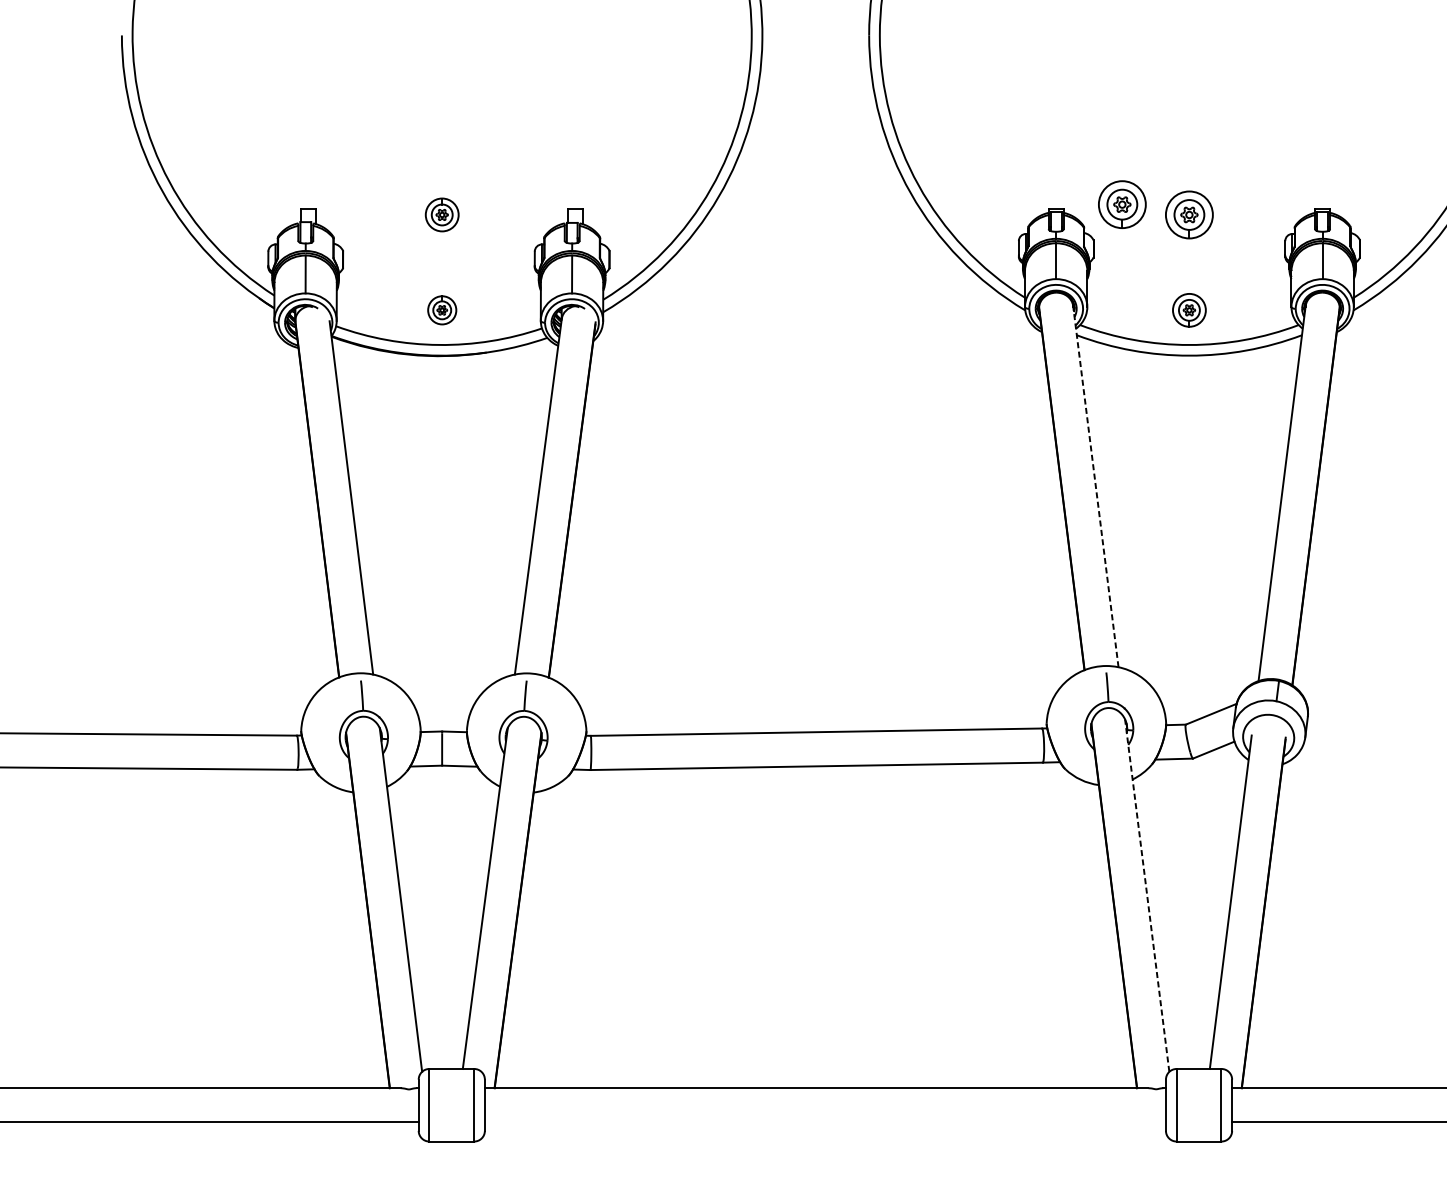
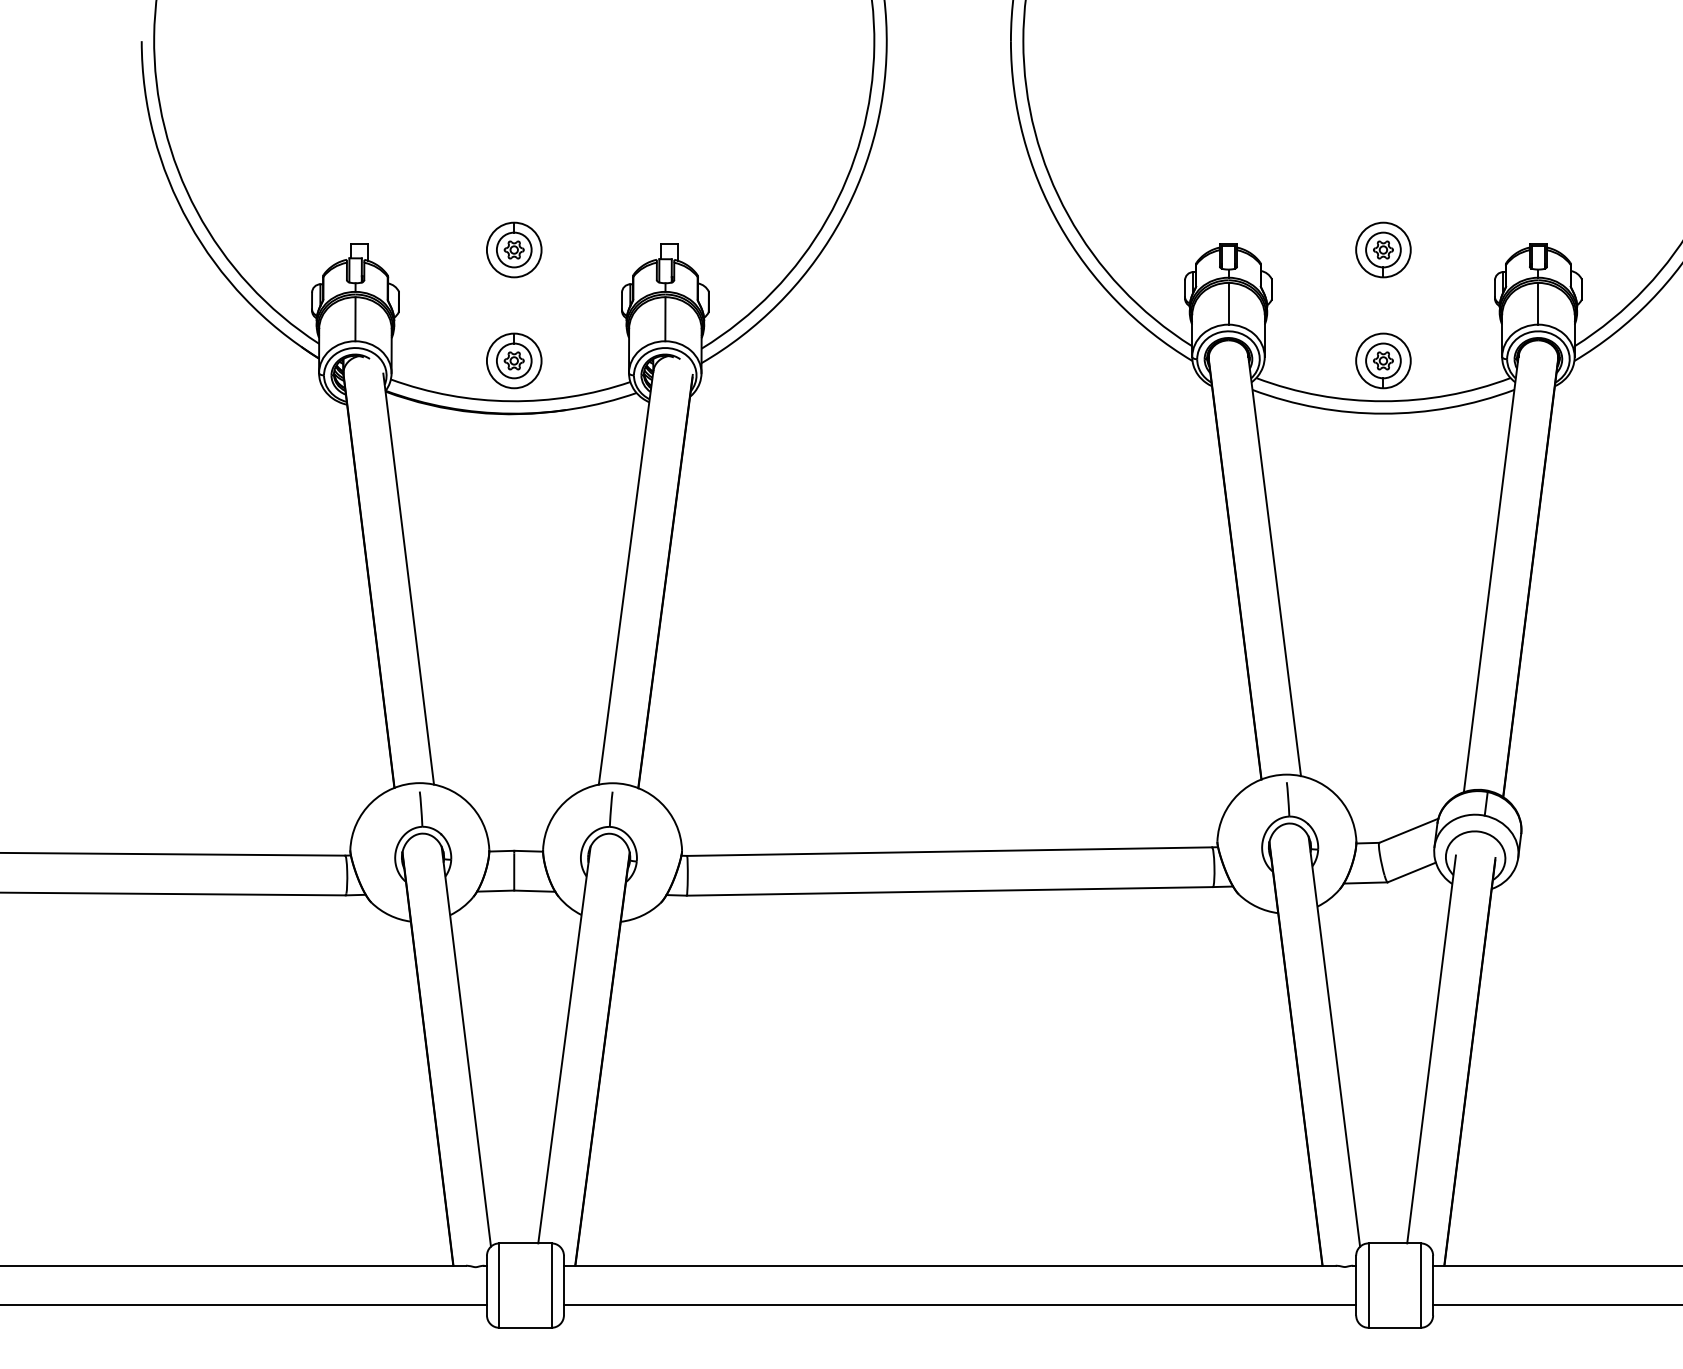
part: (1122, 204) -> (1305, 237), removed
part: (442, 214) -> (514, 249), size x1.43
part: (442, 309) -> (514, 360), size x1.67
part: (1189, 309) -> (1383, 360), size x1.43
line: (1095, 486) -> (1274, 565), dashed -> solid
line: (1147, 895) -> (1334, 1041), dashed -> solid
line: (824, 1122) -> (959, 1305), added

